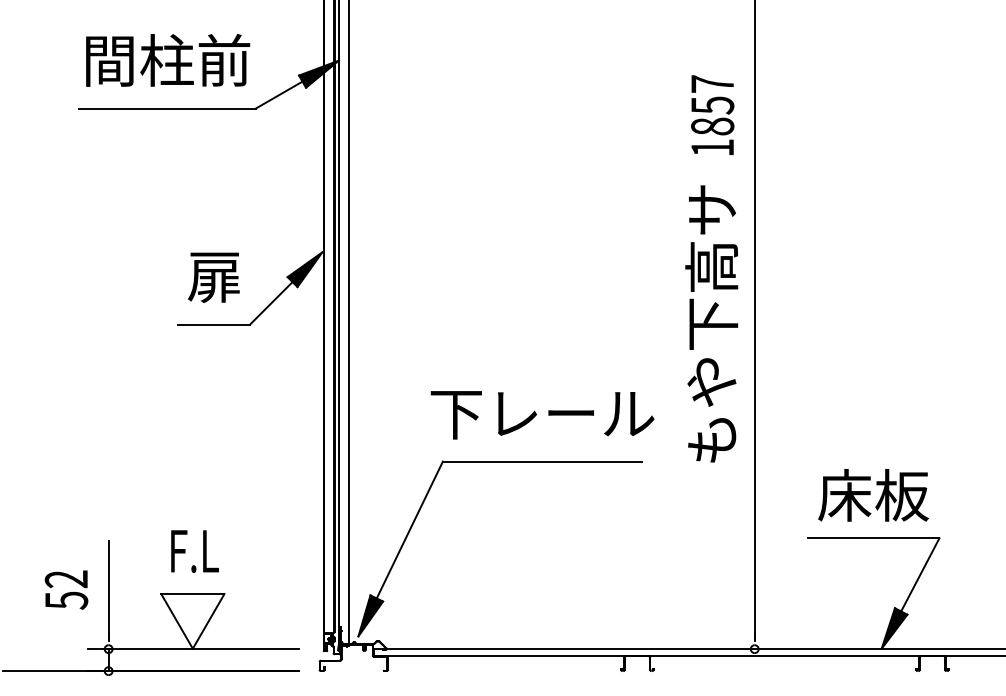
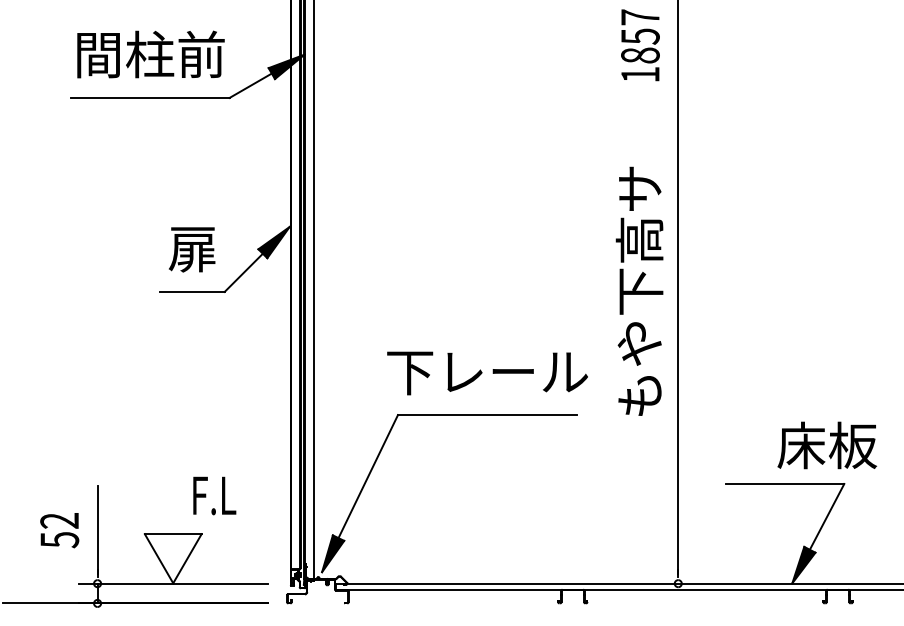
text: (712, 114) -> (640, 44), moved
text: (873, 495) -> (827, 445), moved
text: (194, 551) -> (214, 495), moved

